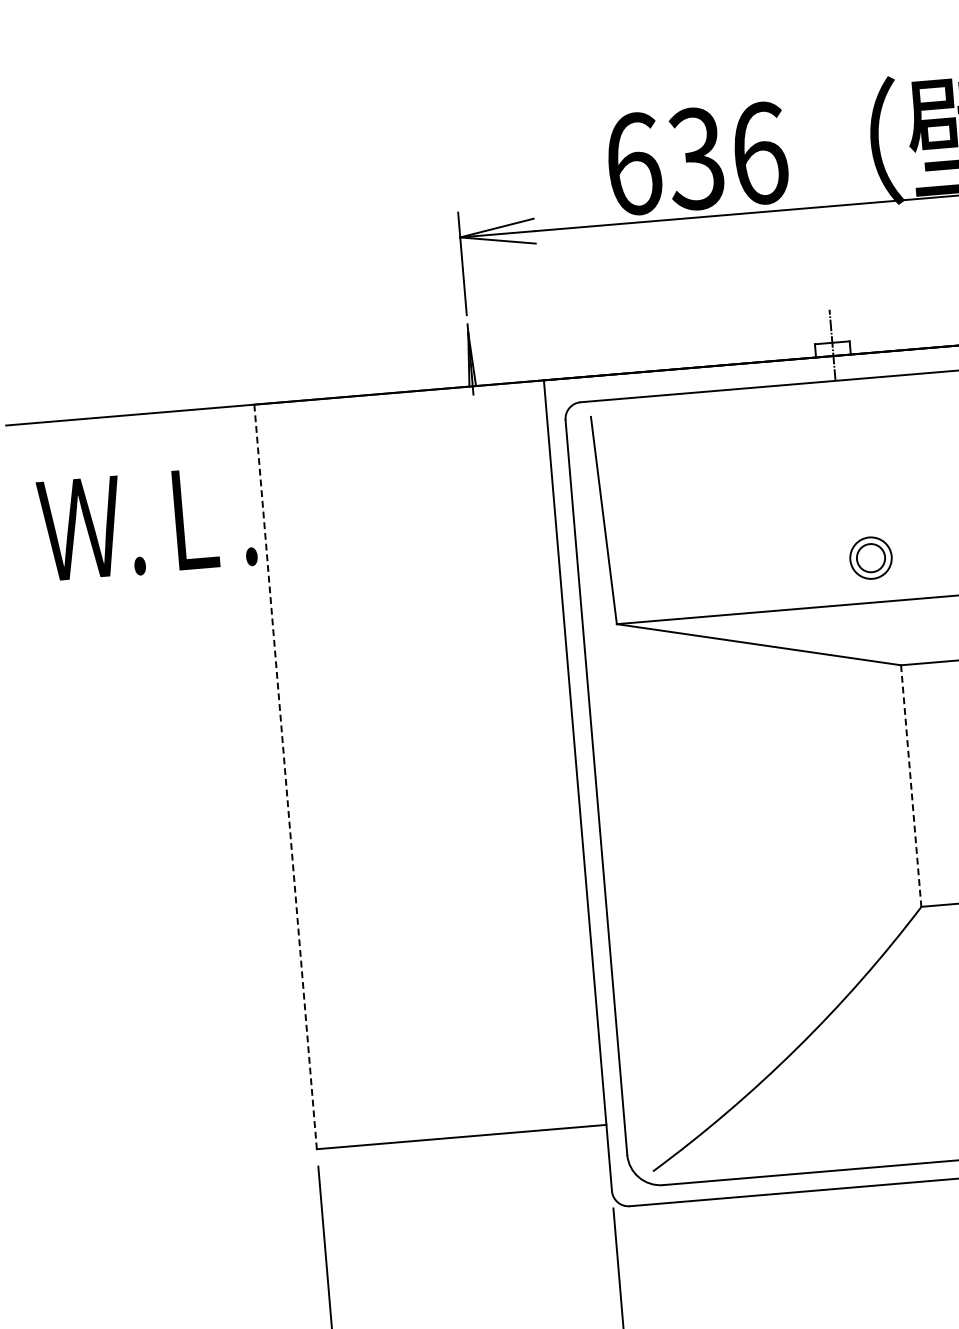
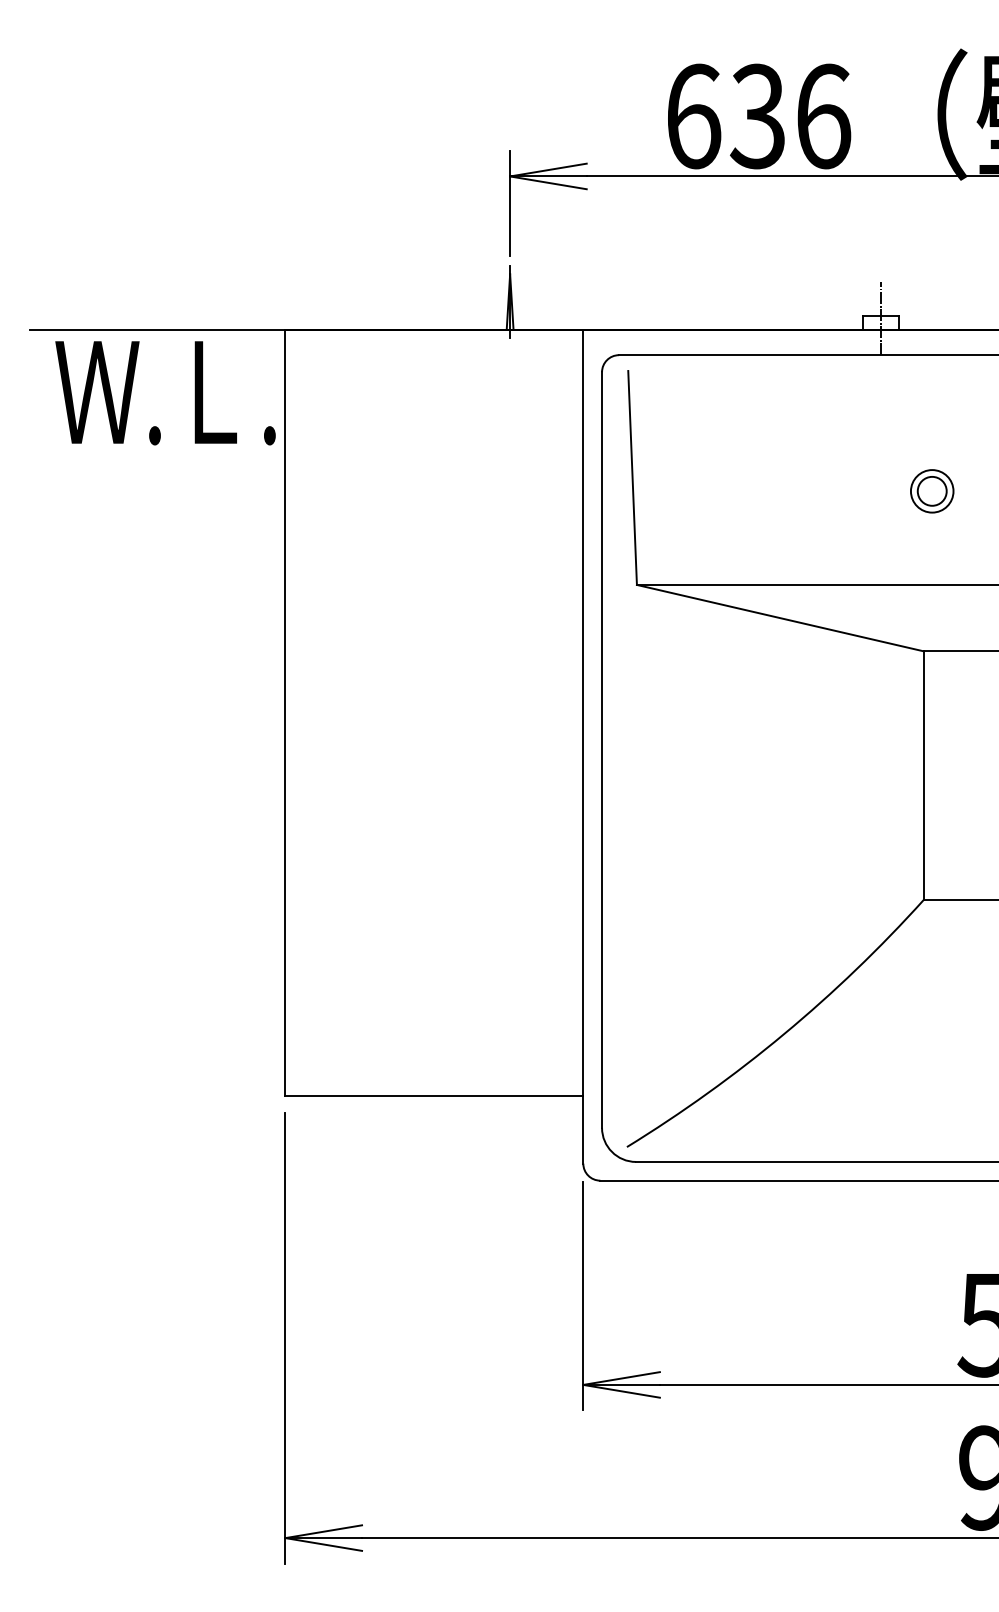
text: (146, 524) -> (165, 393), moved
part: (871, 558) -> (932, 491), moved
line: (285, 776) -> (285, 712), dashed -> solid
line: (911, 786) -> (923, 776), dashed -> solid

